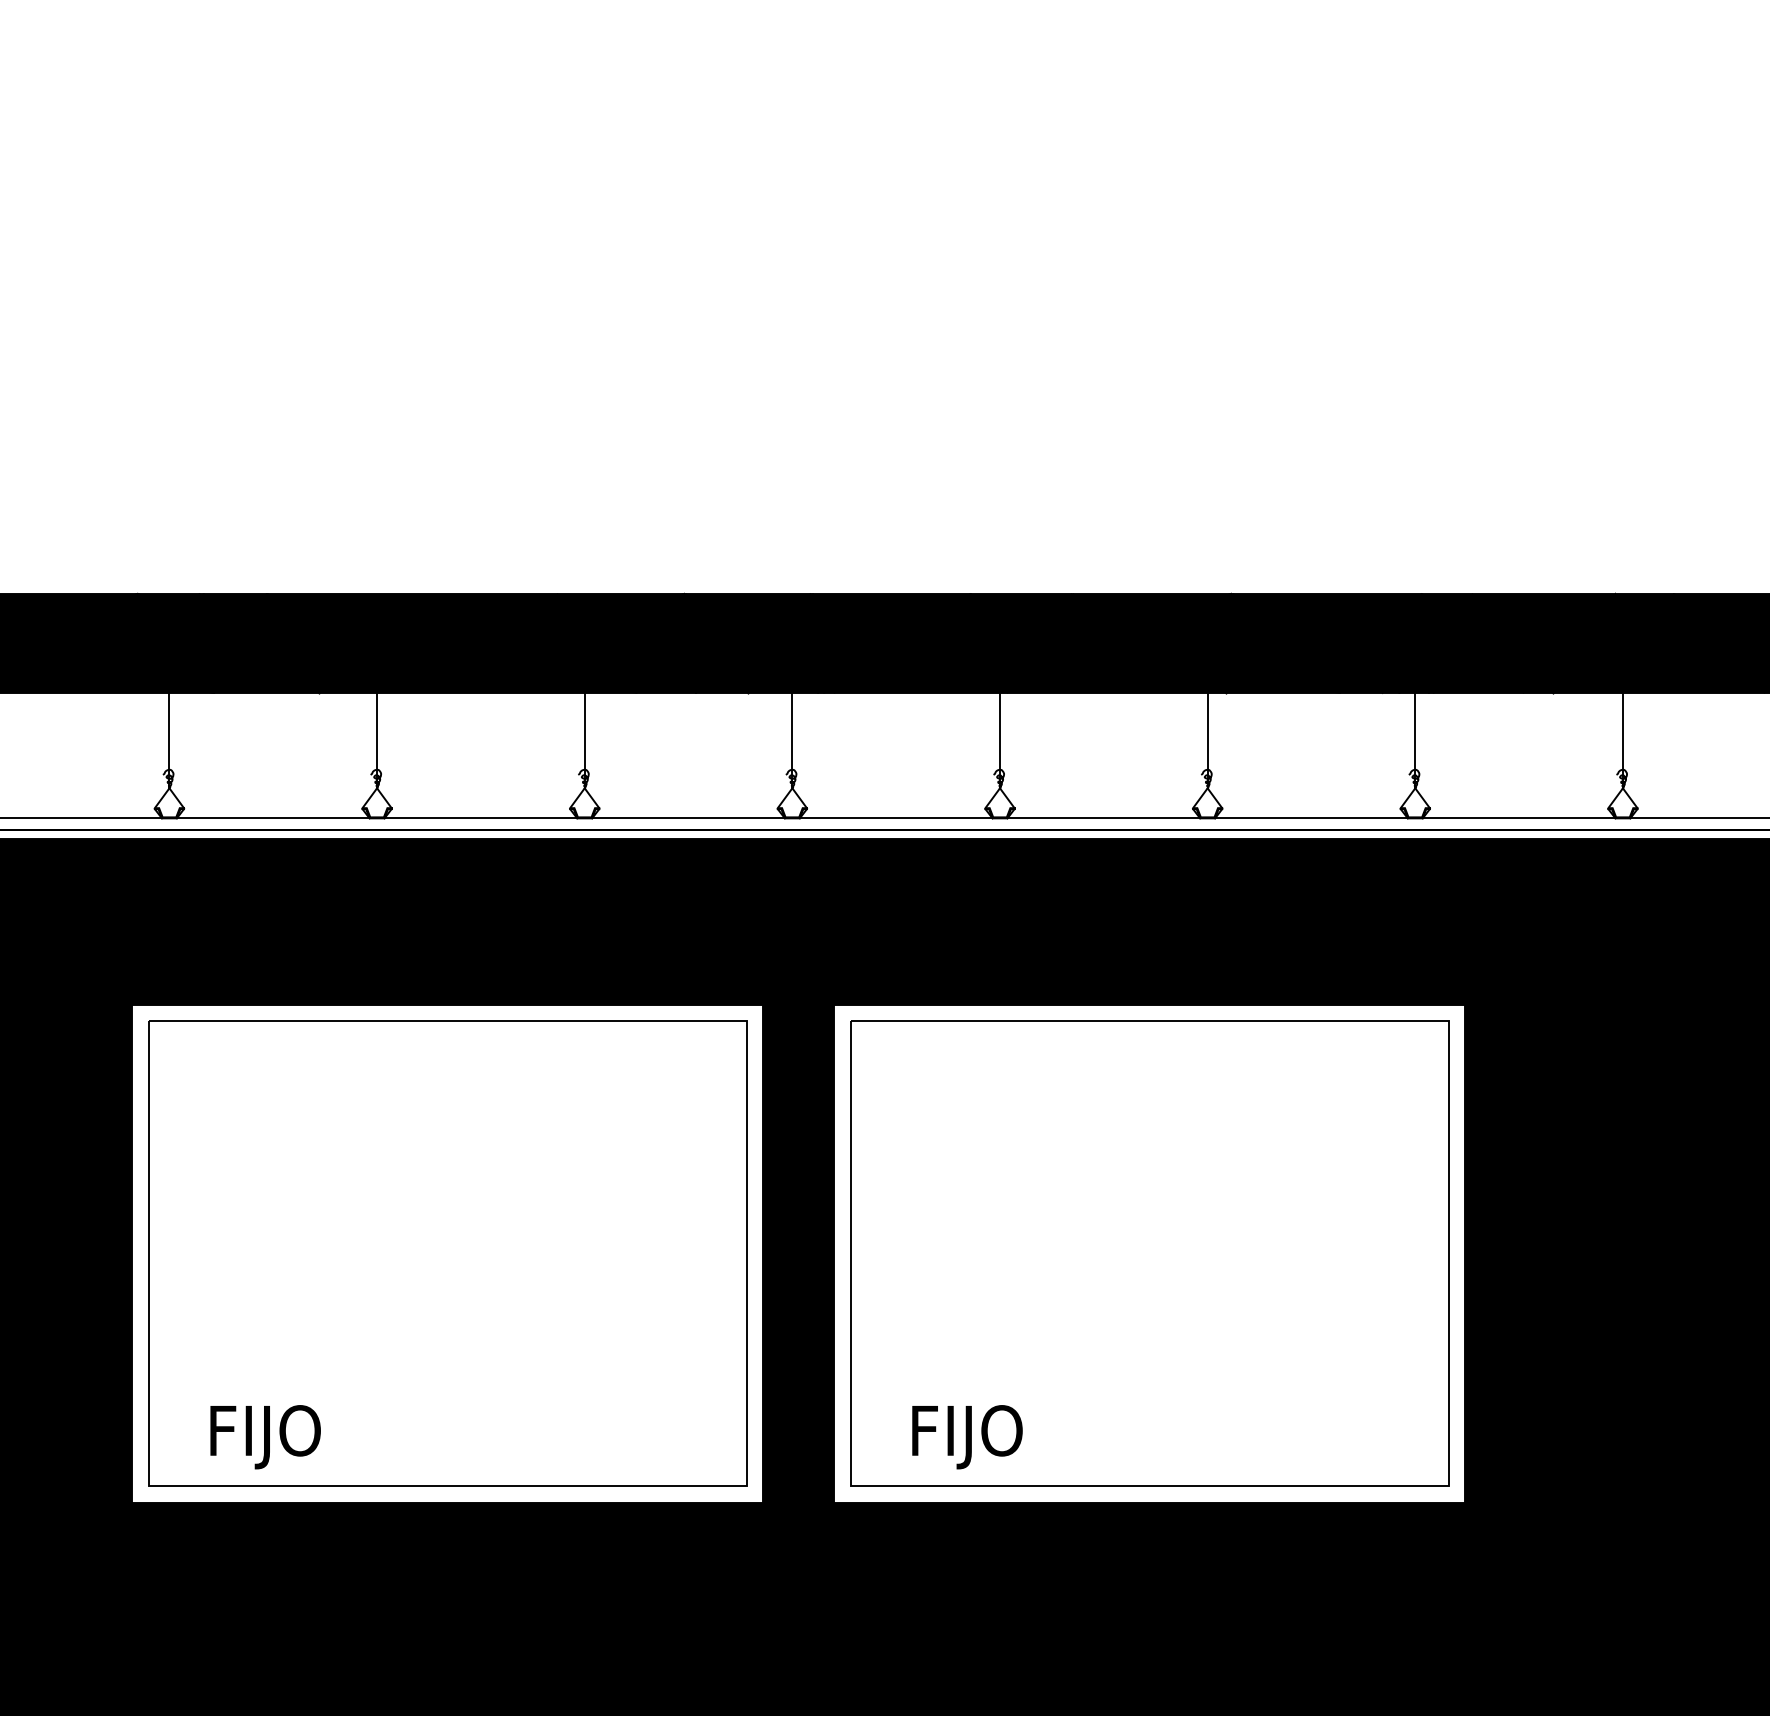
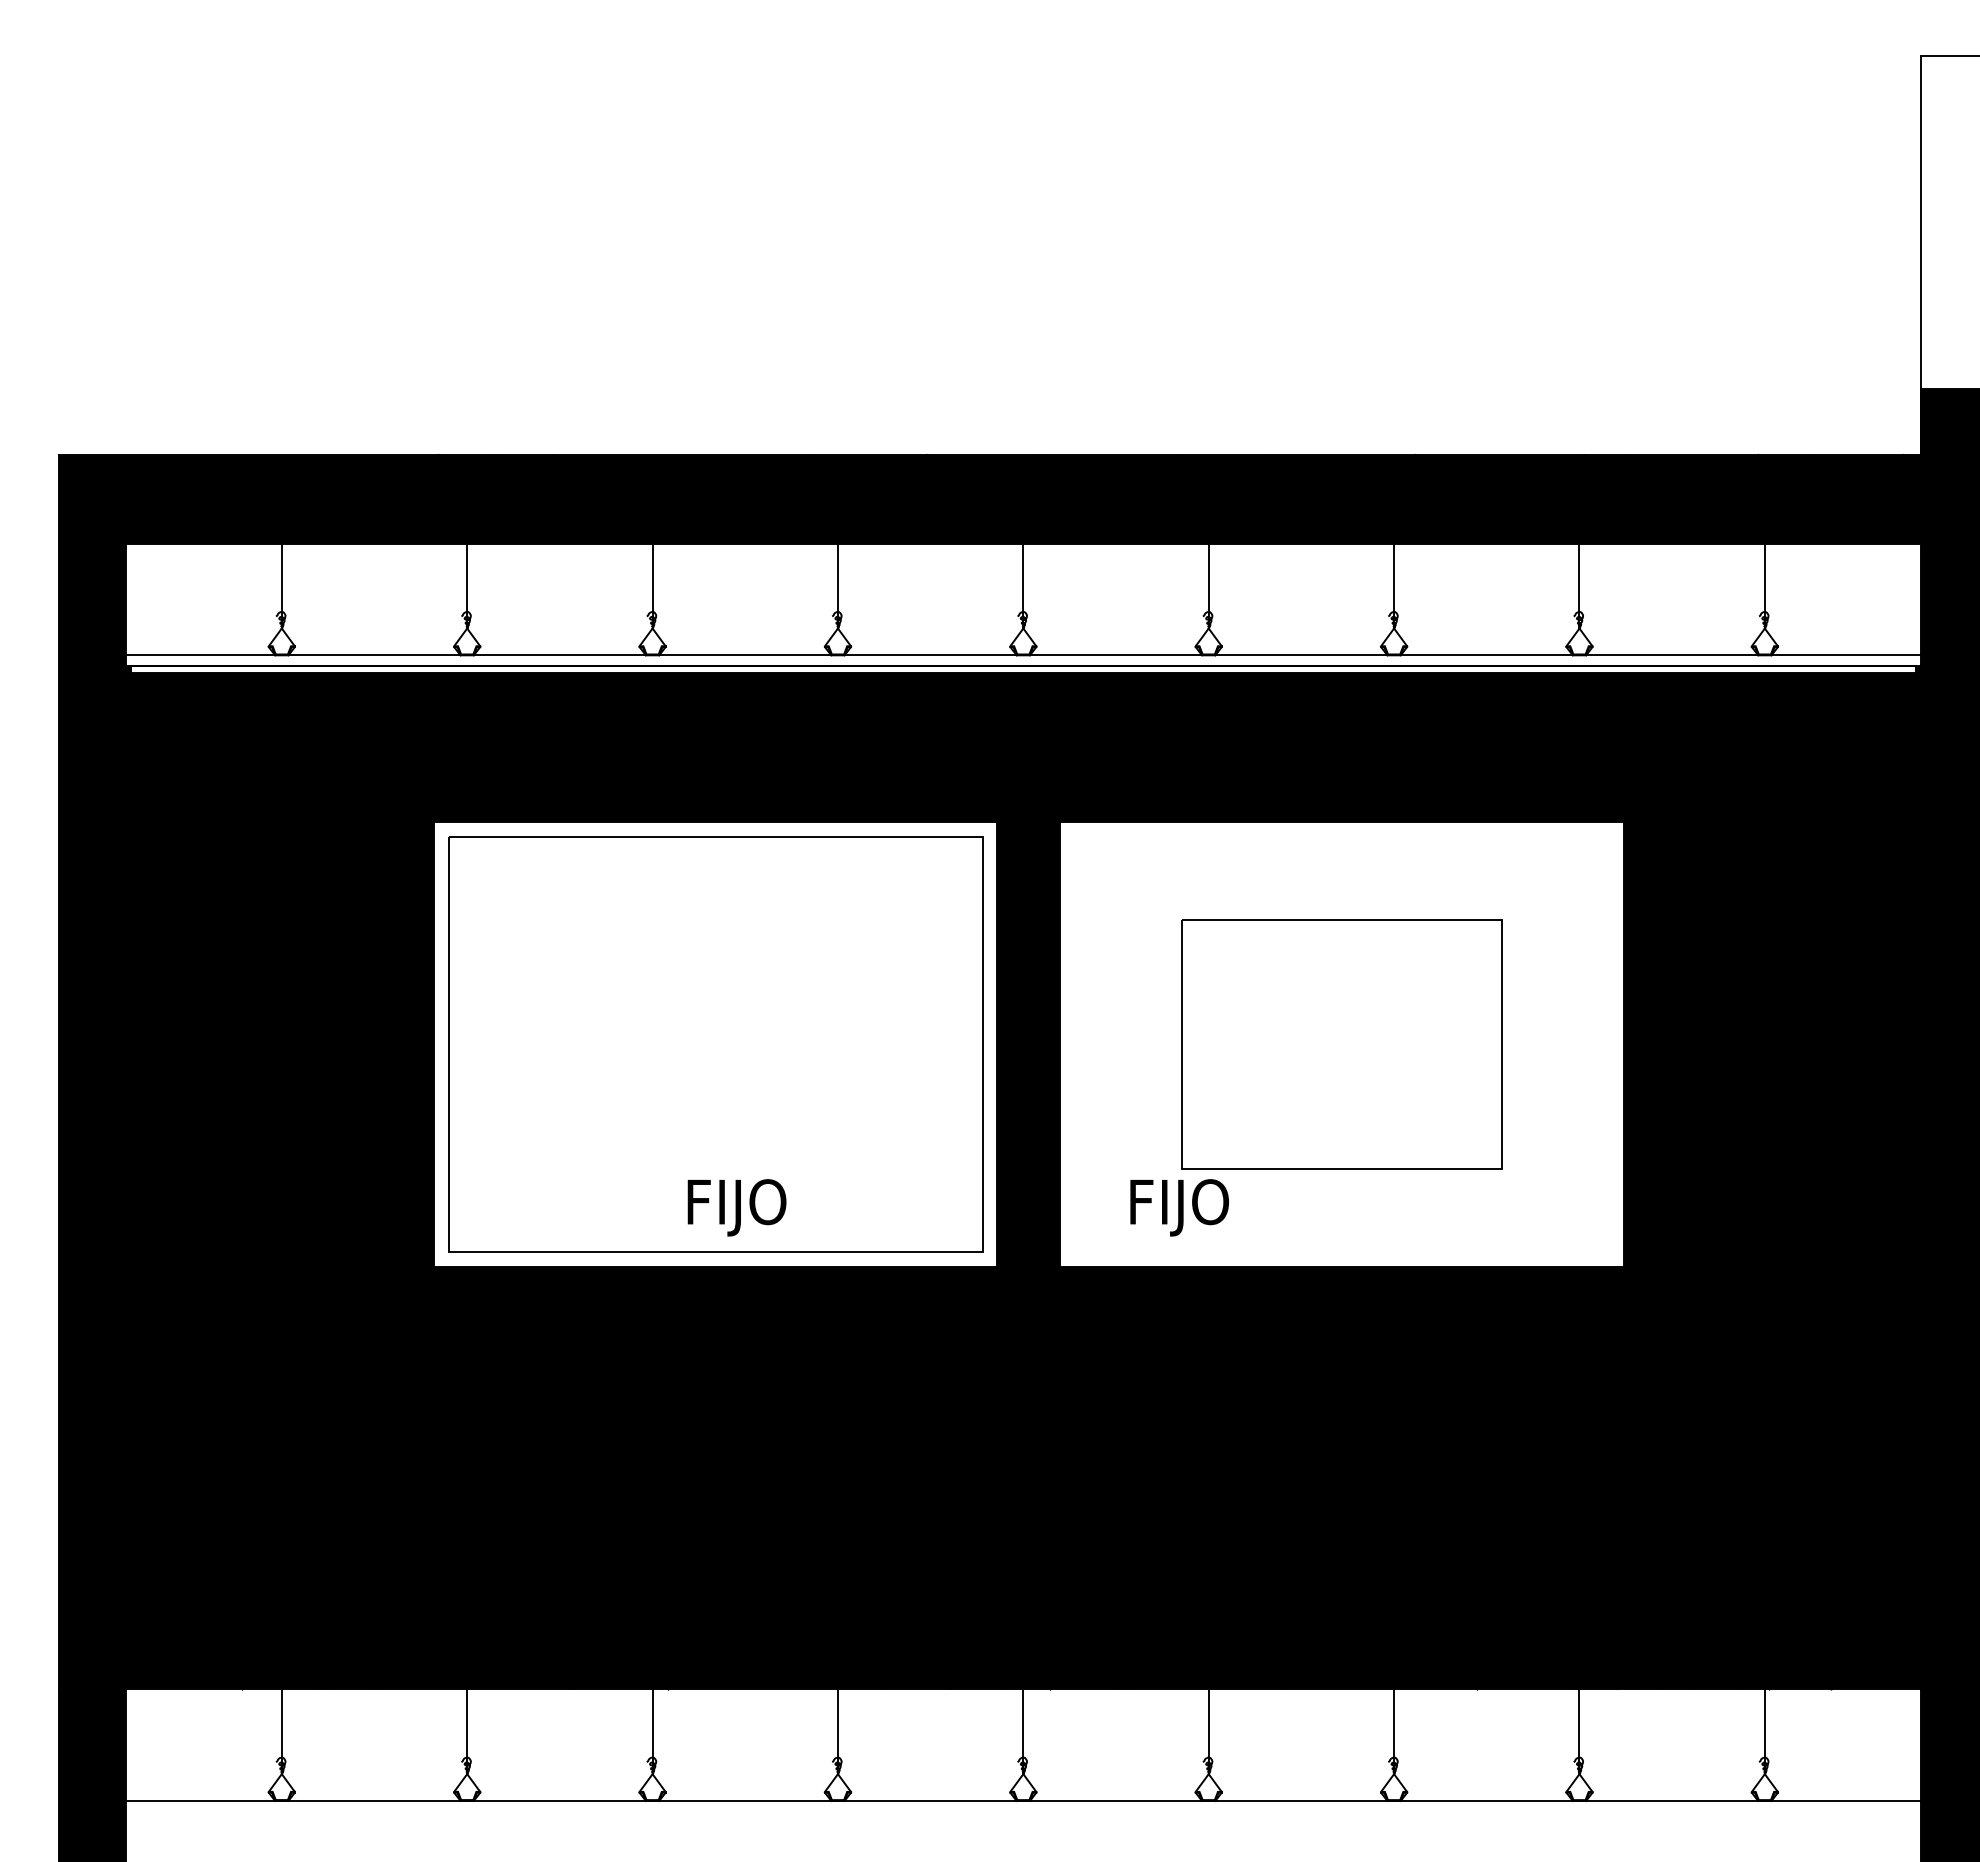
part: (1148, 1254) -> (1341, 1044), size x0.6
text: (264, 1436) -> (736, 1207), moved

